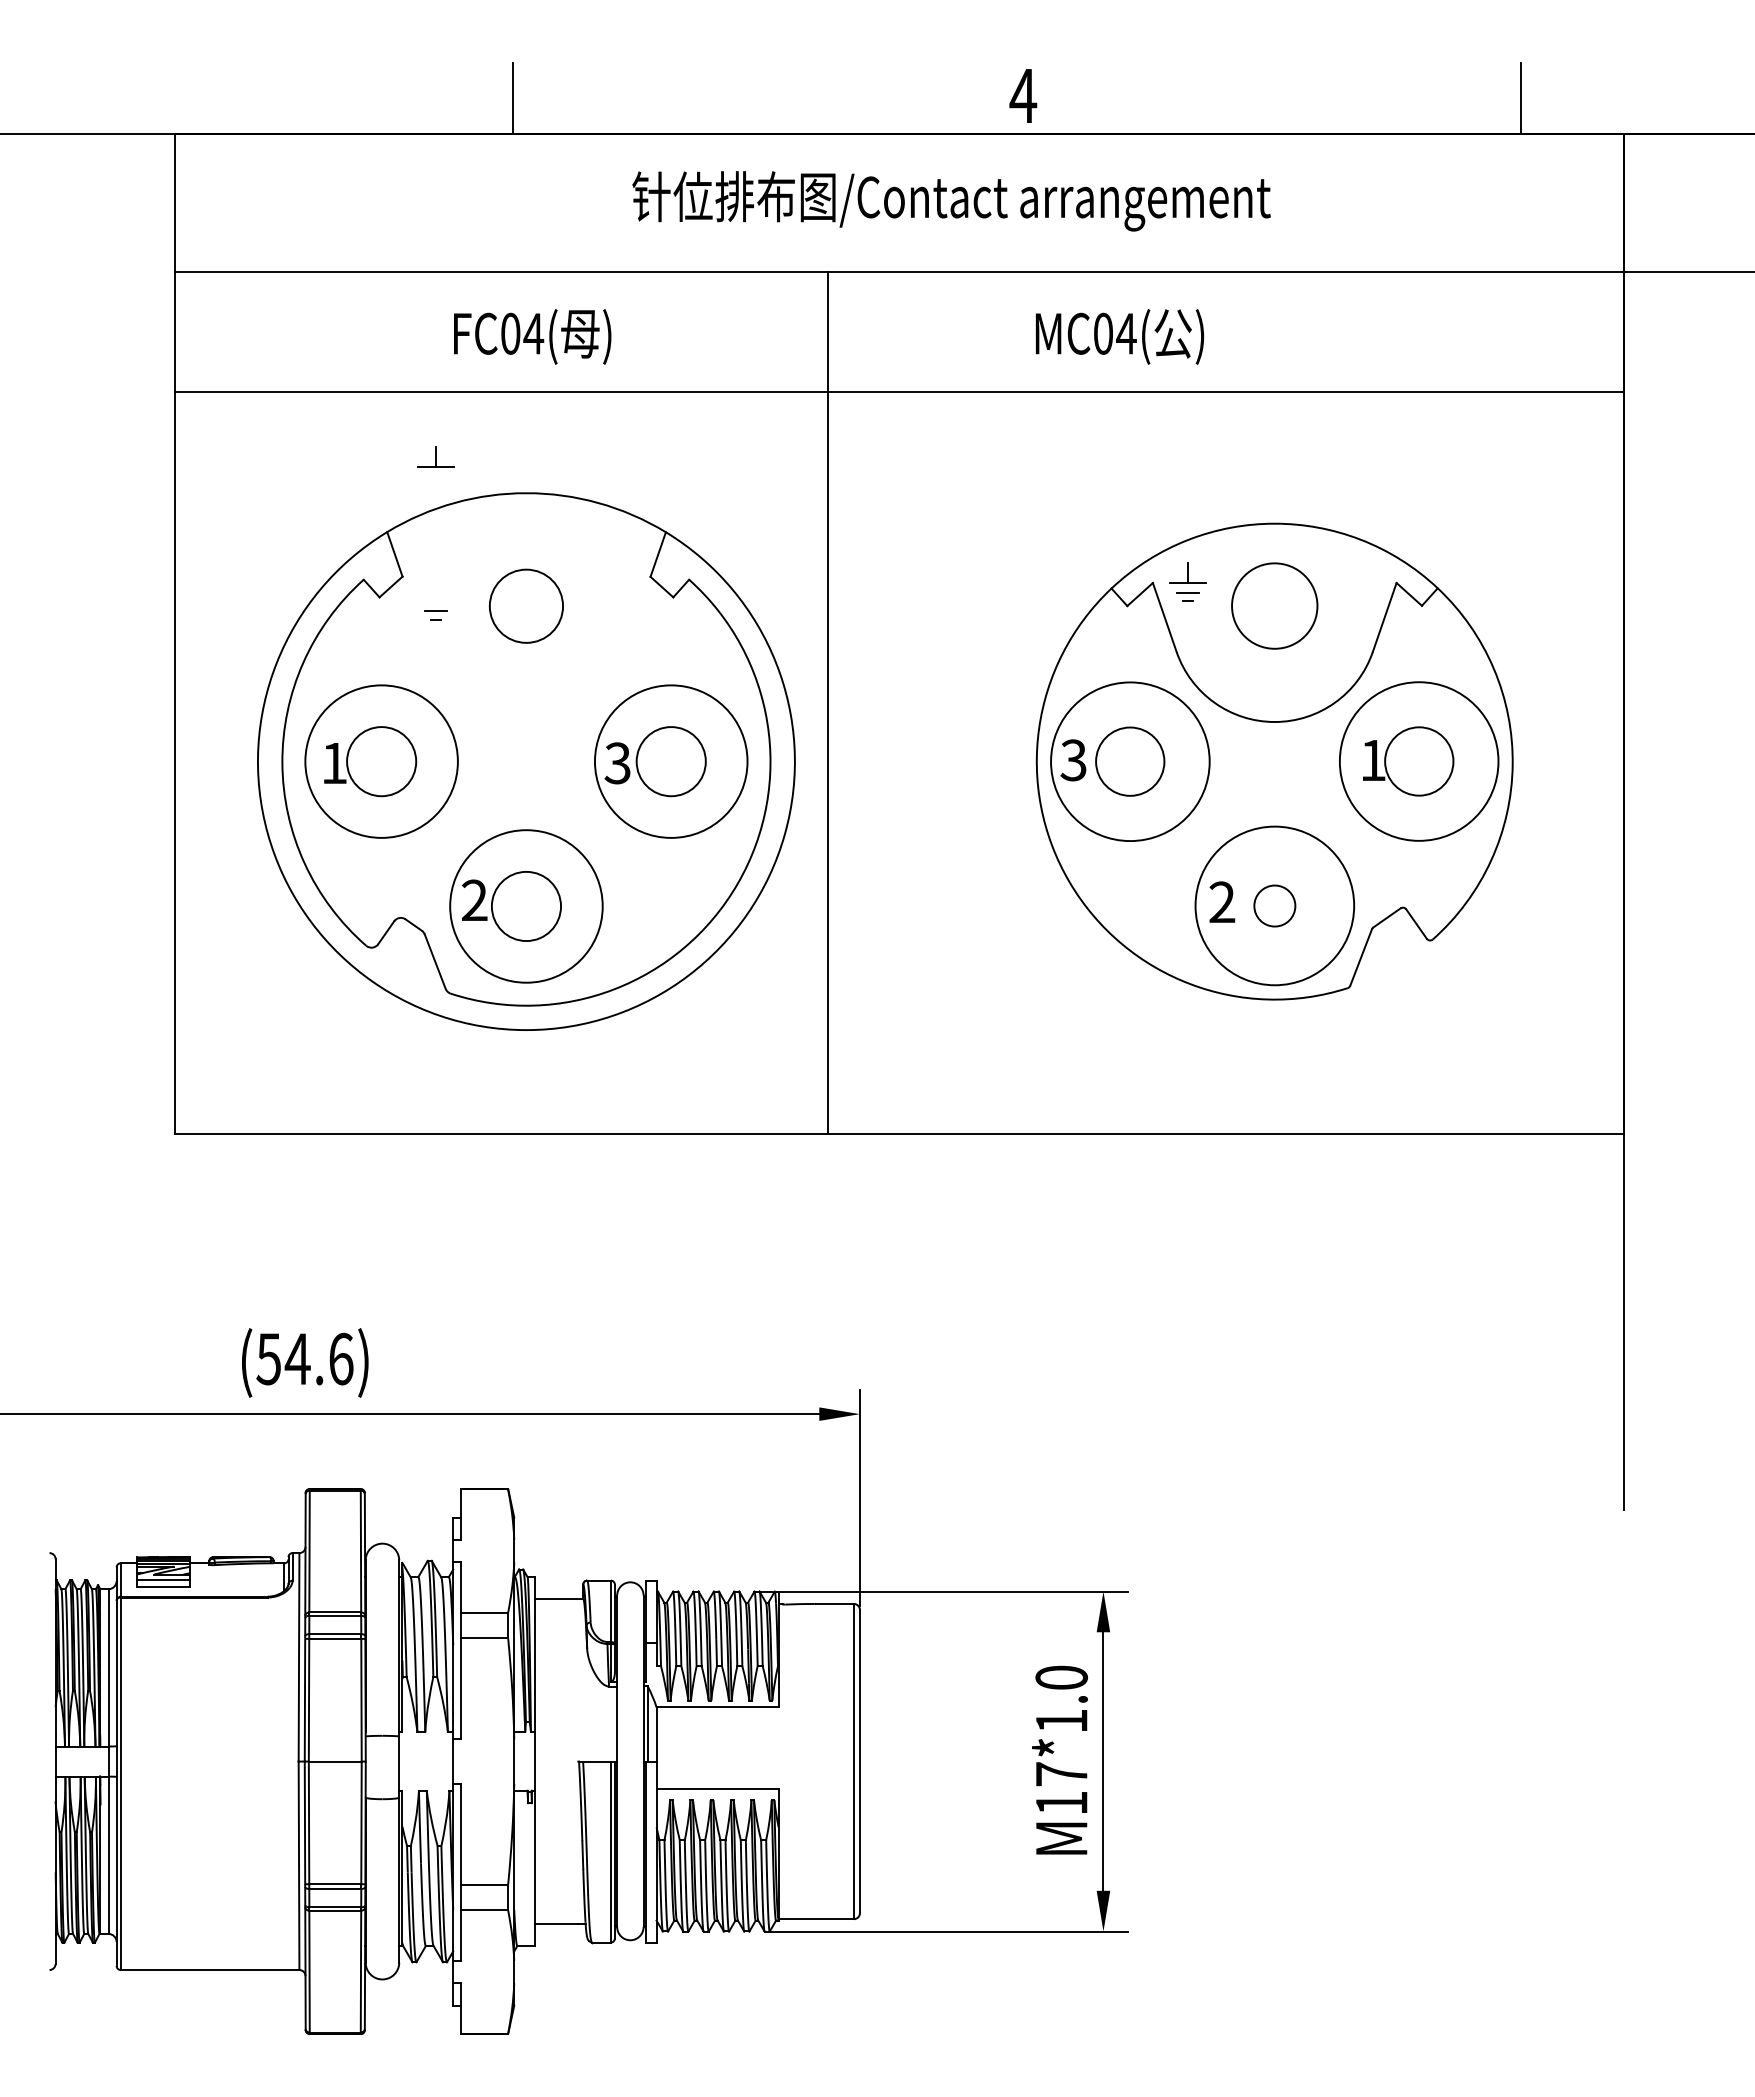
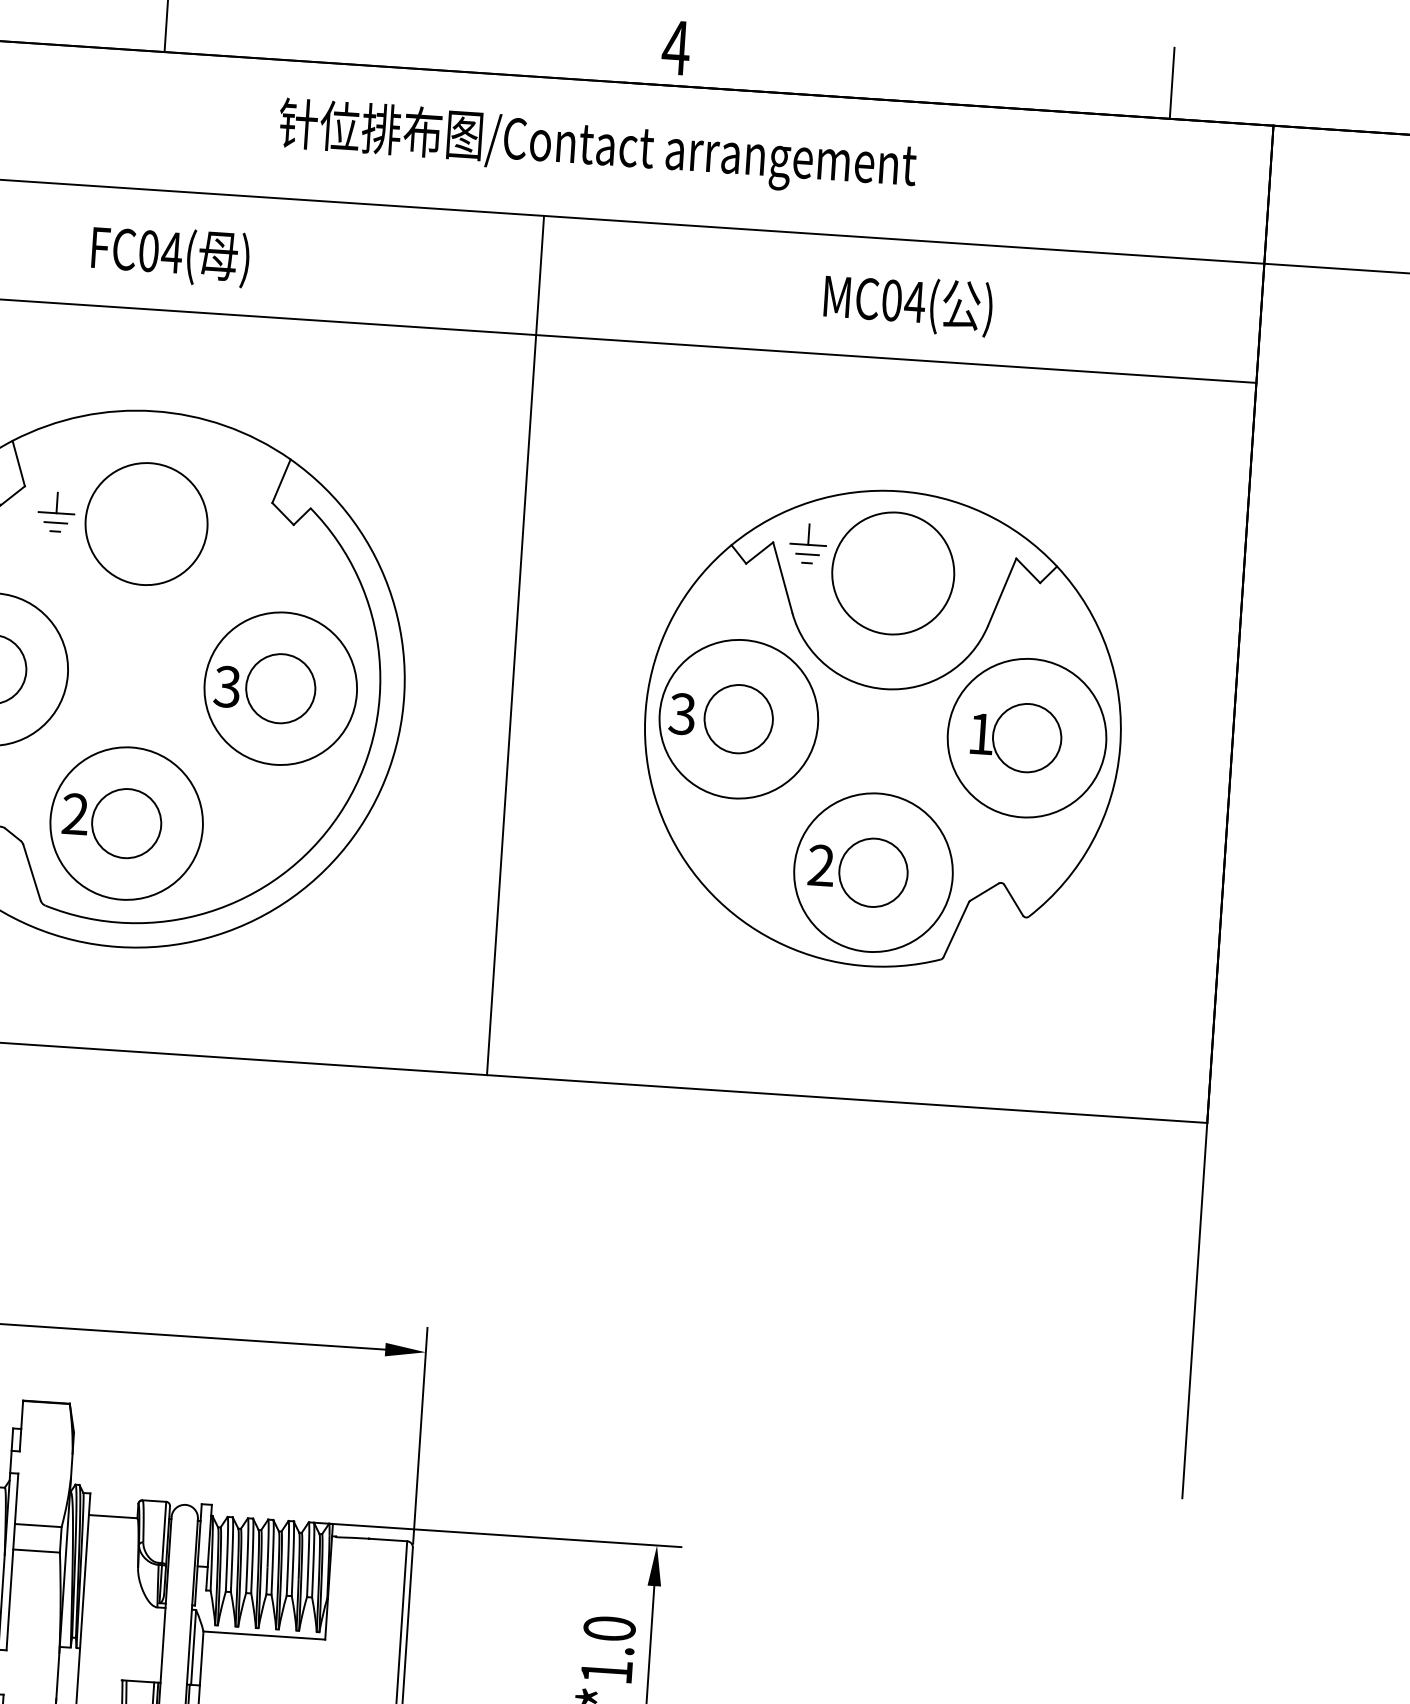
text: (1119, 336) -> (907, 304), moved
part: (435, 456) -> (56, 502), moved
circle: (526, 606) -> (146, 524), size x1.67
circle: (1274, 606) -> (892, 573), size x1.43
line: (827, 702) -> (515, 645), moved
circle: (1274, 905) -> (873, 872), size x1.67

